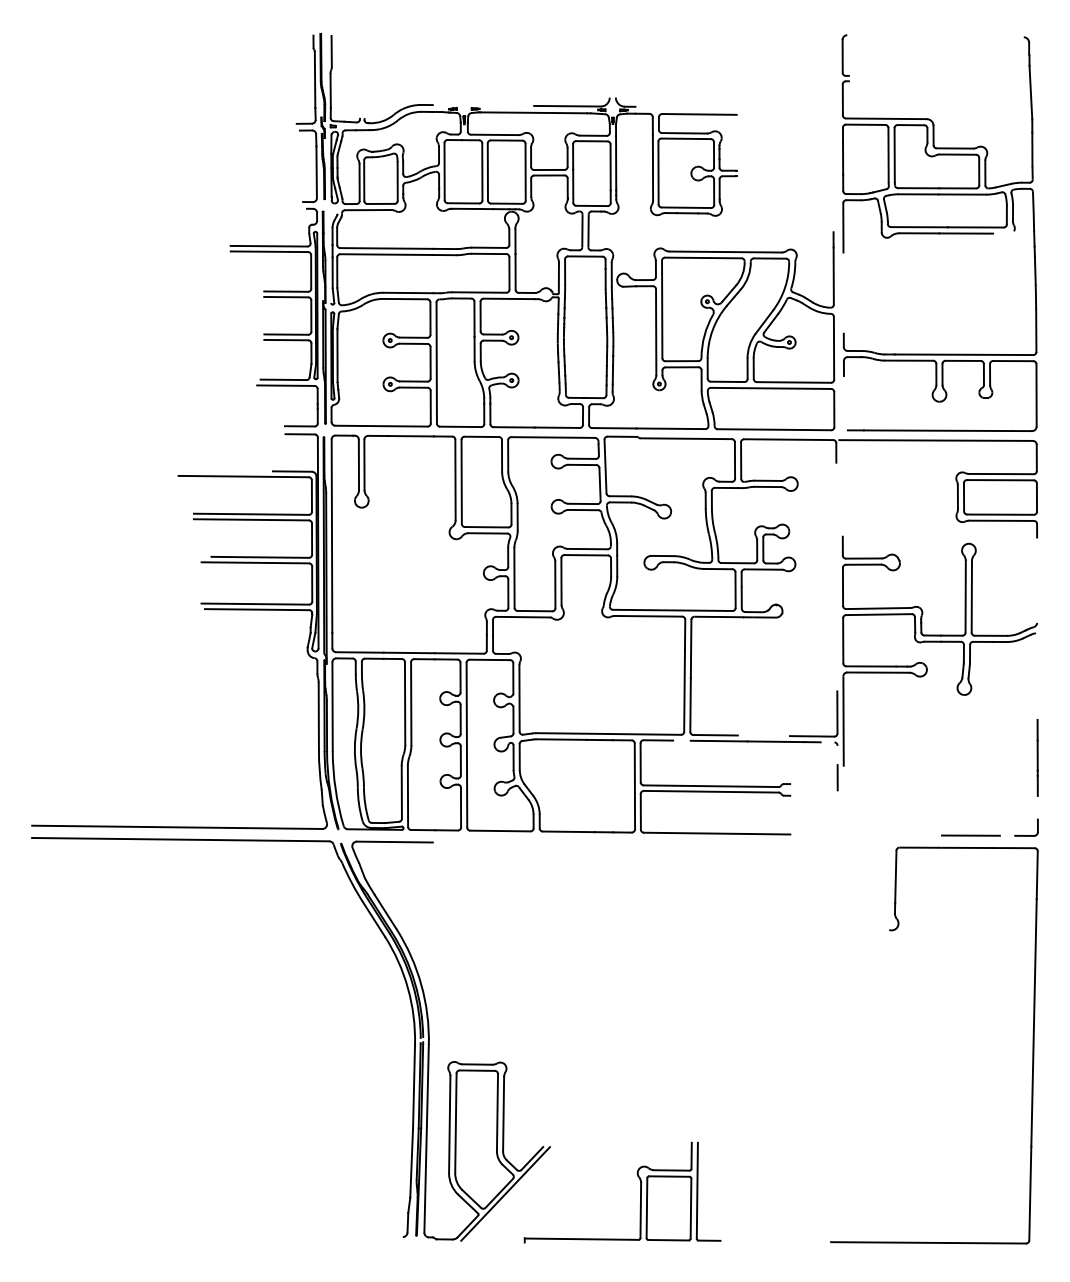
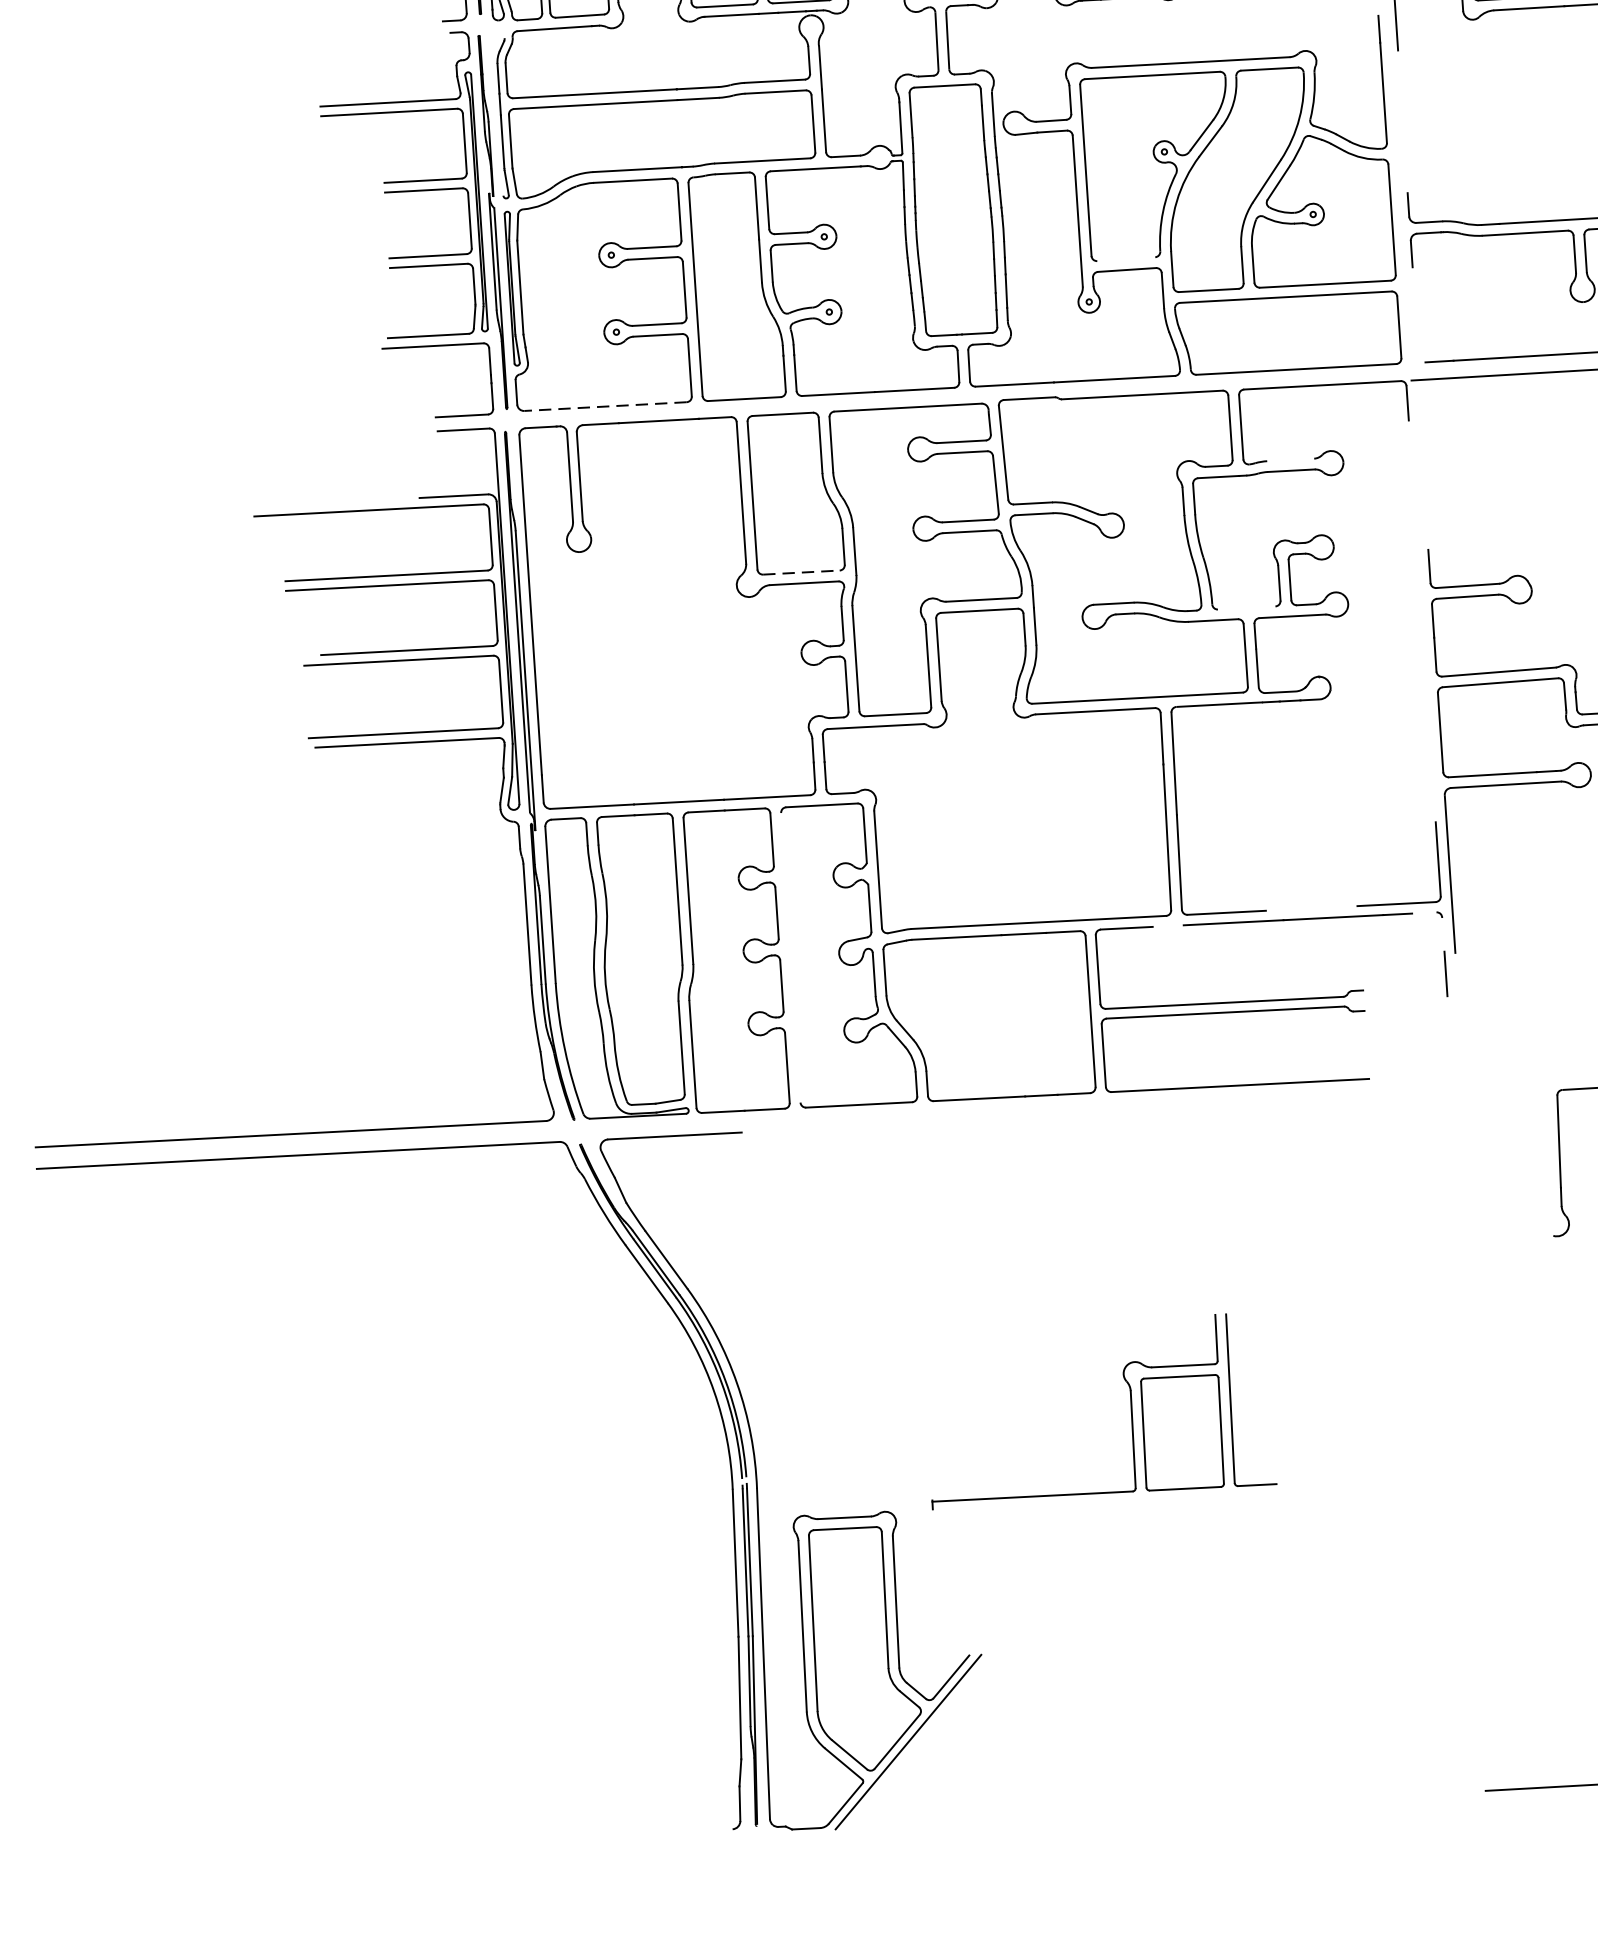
line: (681, 361) -> (1125, 259), removed
line: (381, 426) -> (605, 407), solid -> dashed
line: (767, 480) -> (1289, 459), removed
line: (486, 527) -> (801, 573), solid -> dashed
line: (737, 563) -> (1246, 608), removed
line: (466, 744) -> (790, 956), removed
part: (640, 1192) -> (1130, 1408), moved

